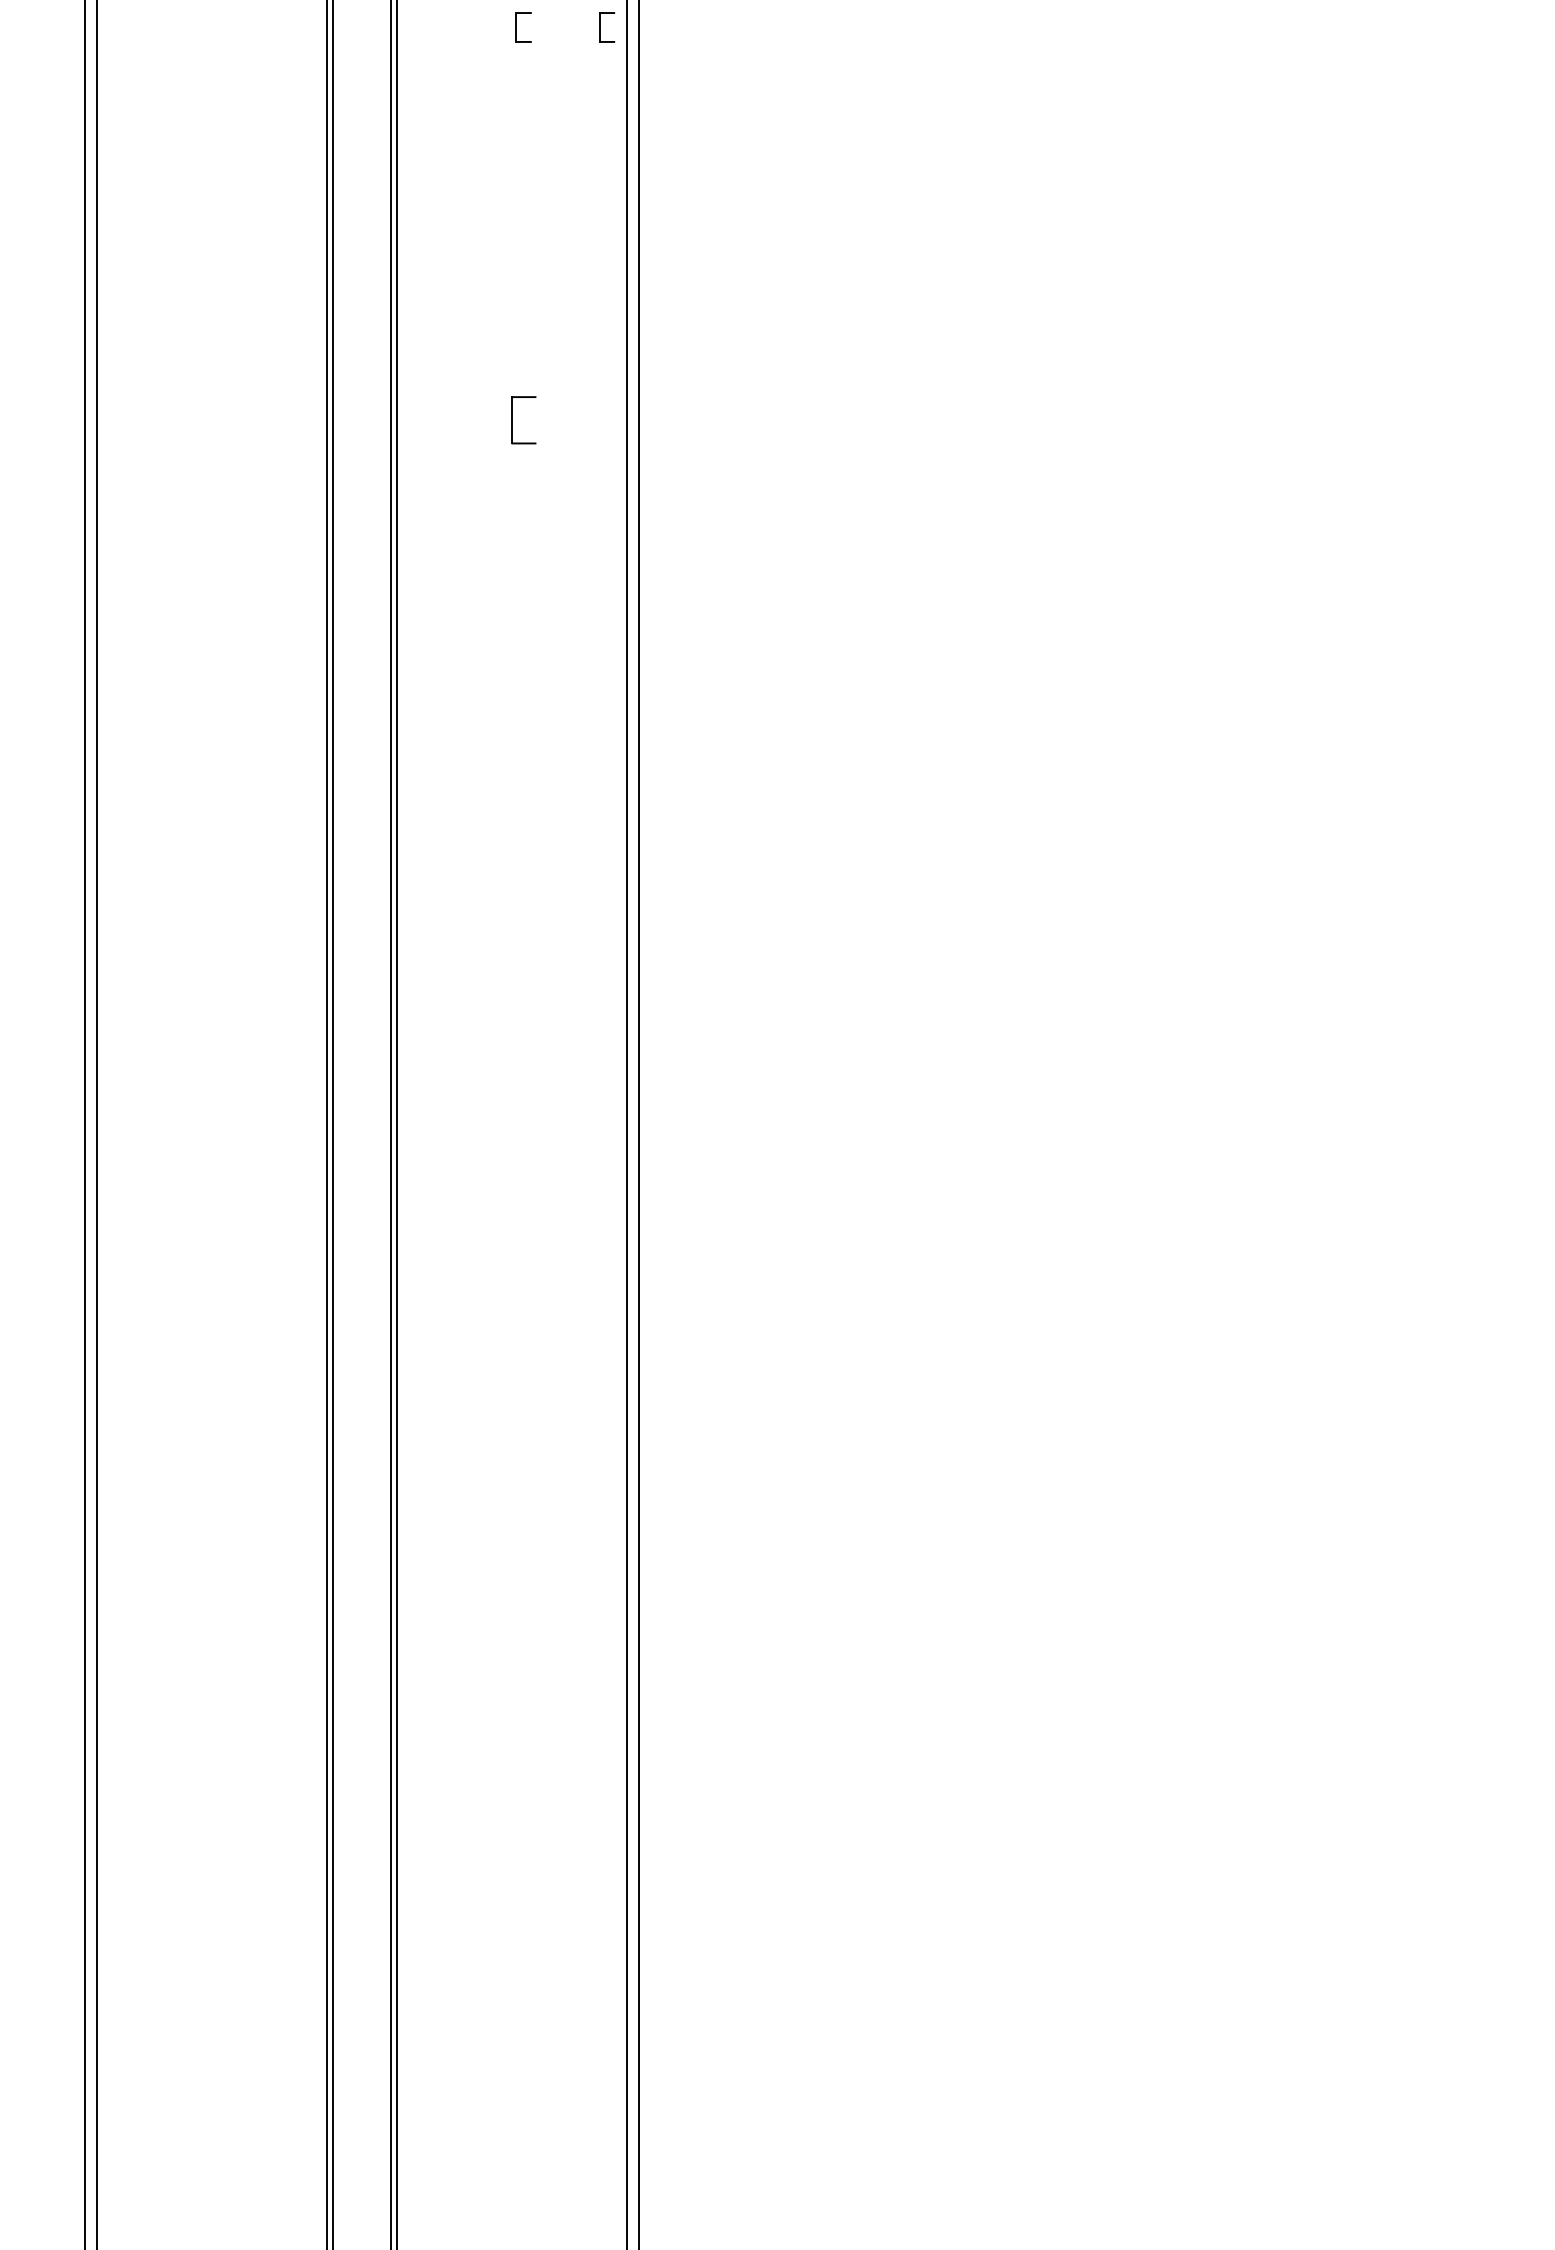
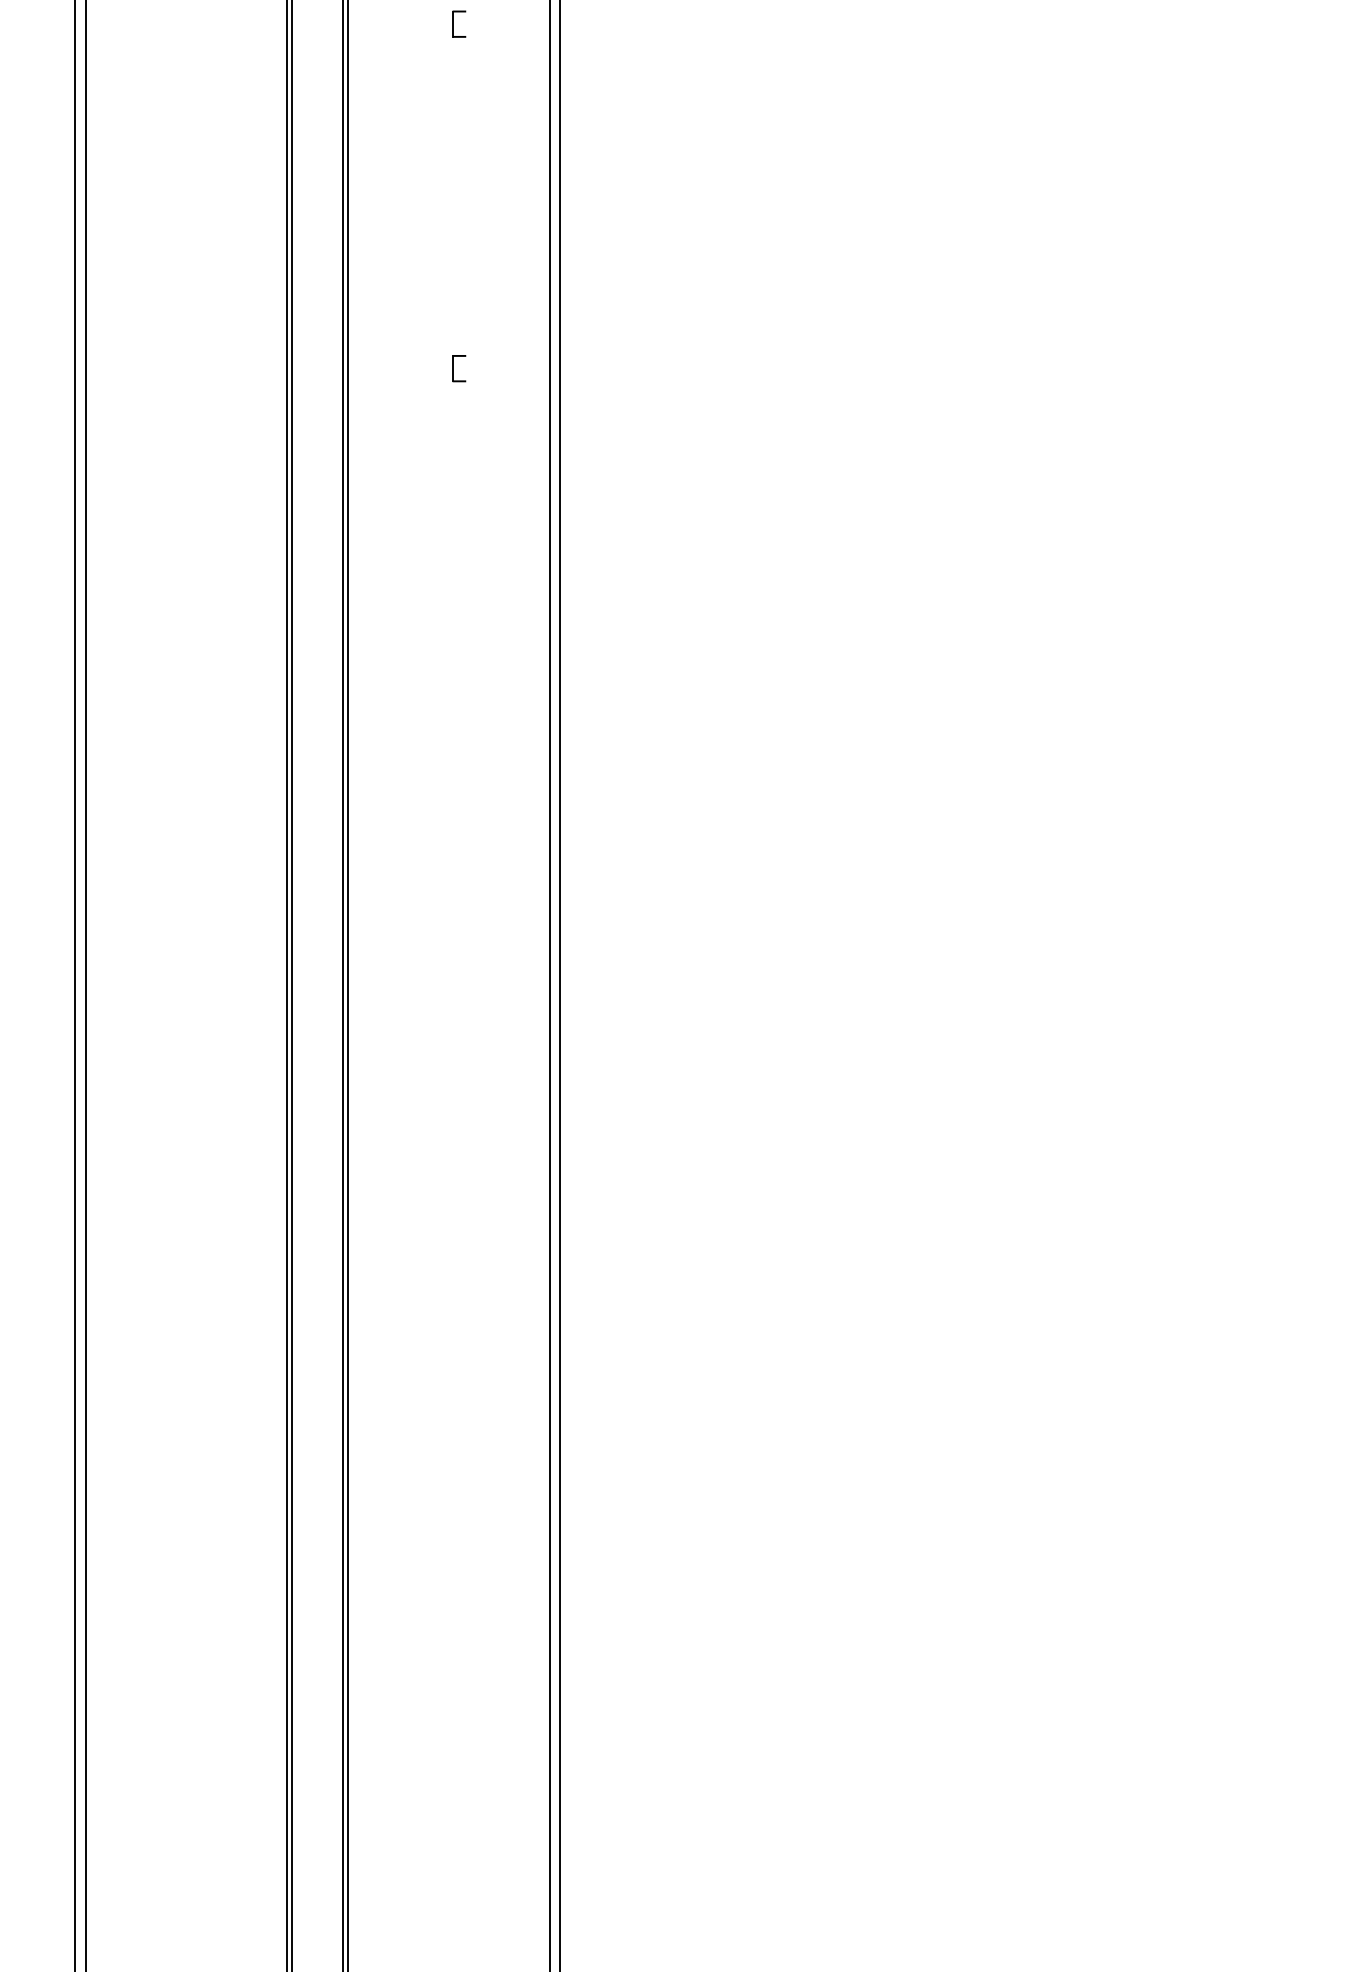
part: (607, 26) -> (532, 23), removed
part: (524, 420) -> (459, 368), size x0.62

